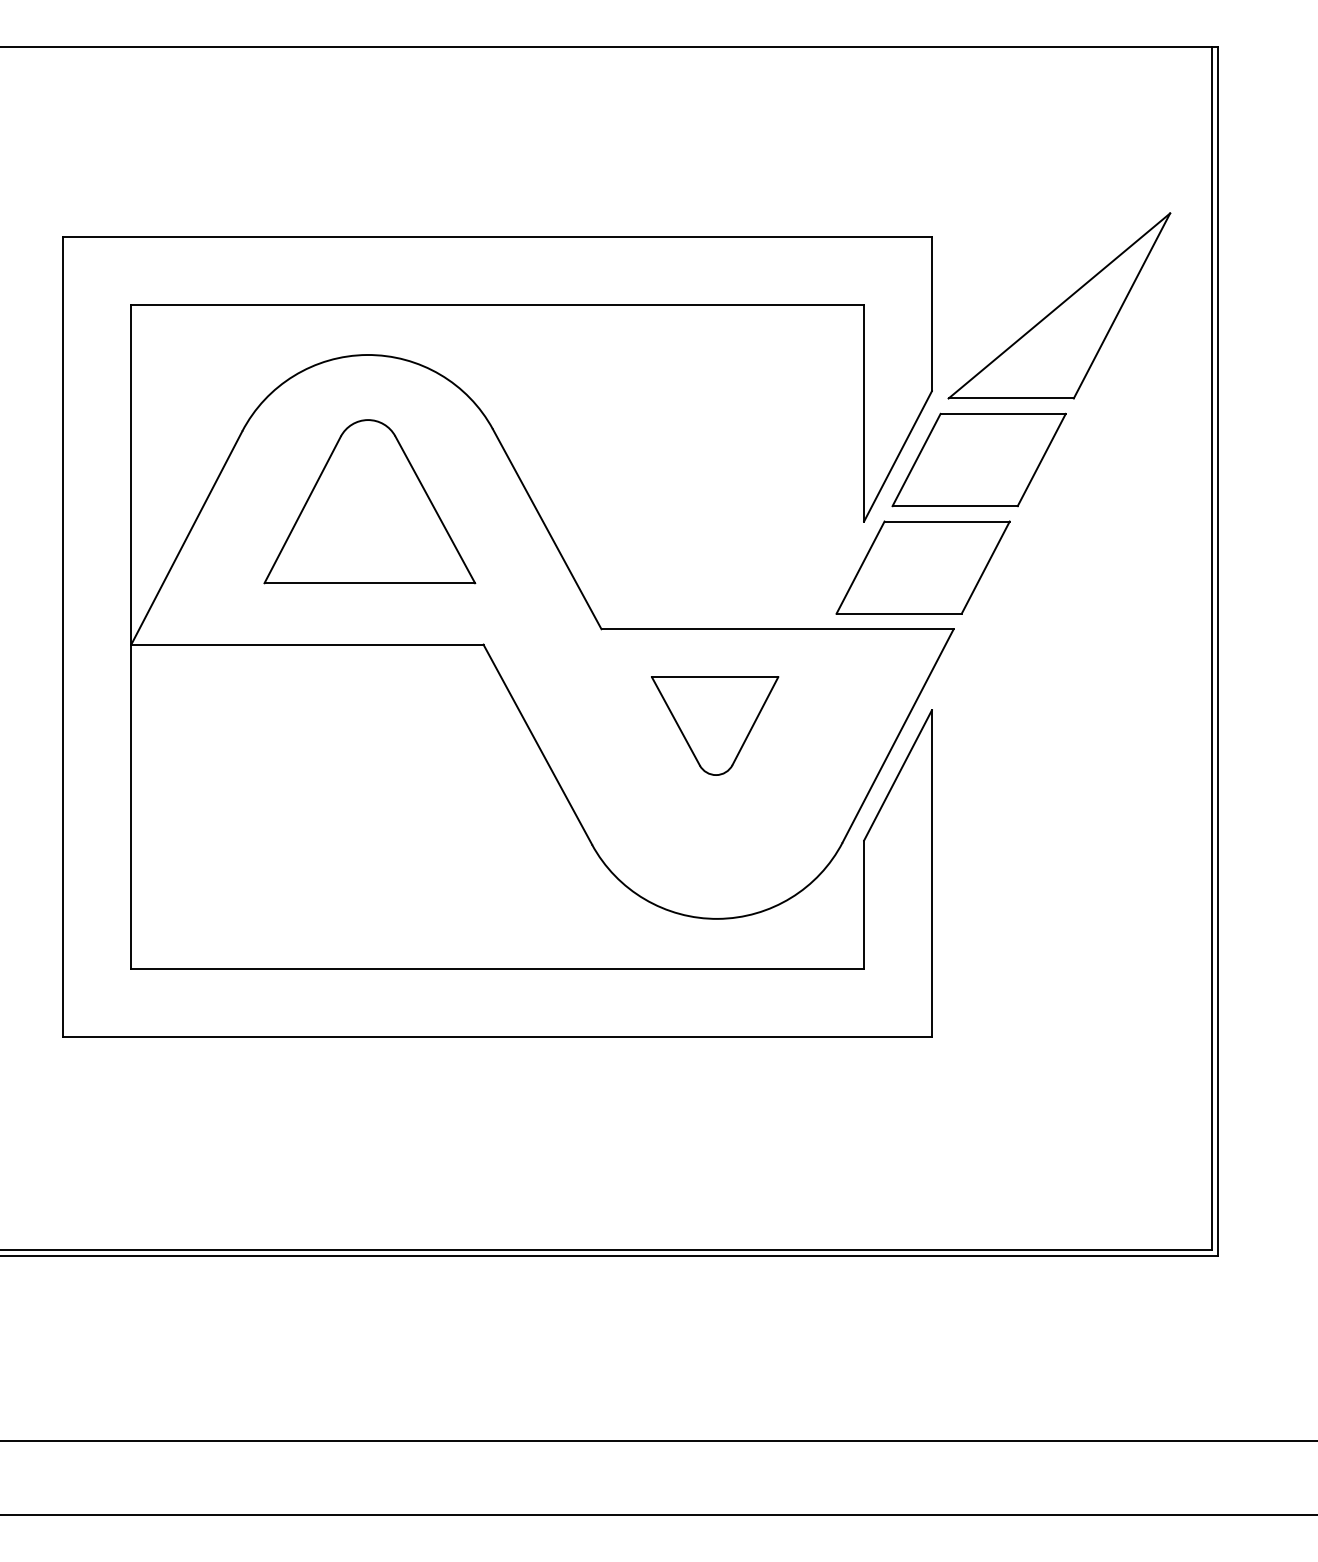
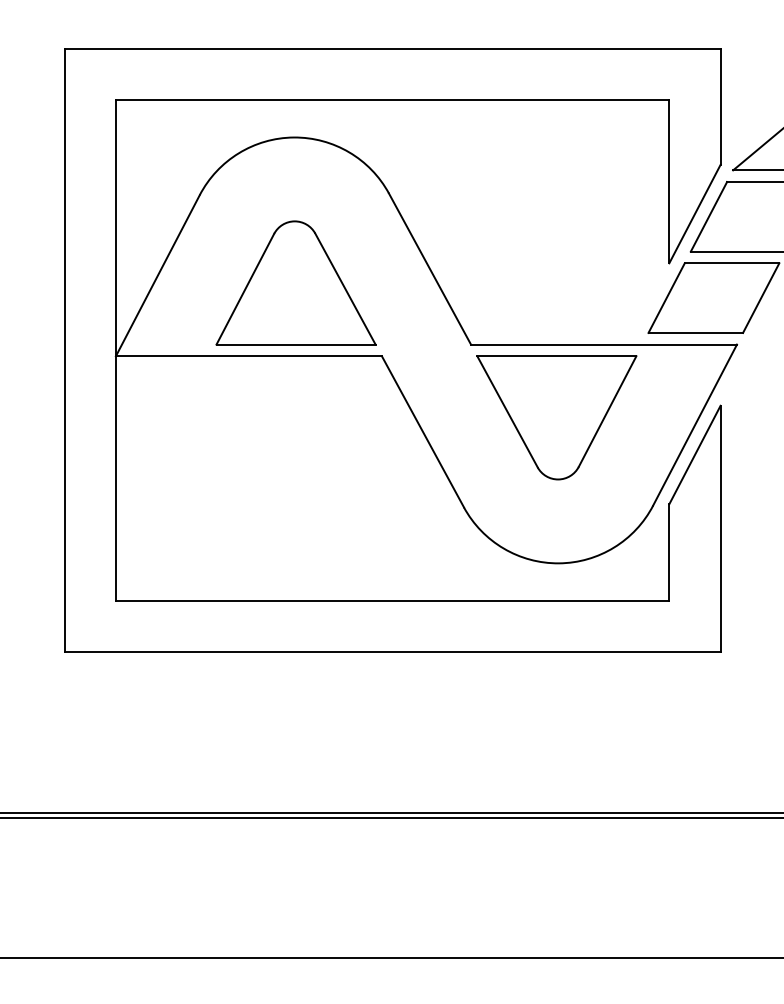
part: (369, 501) -> (295, 282), moved
part: (714, 725) -> (556, 417), size x1.67

